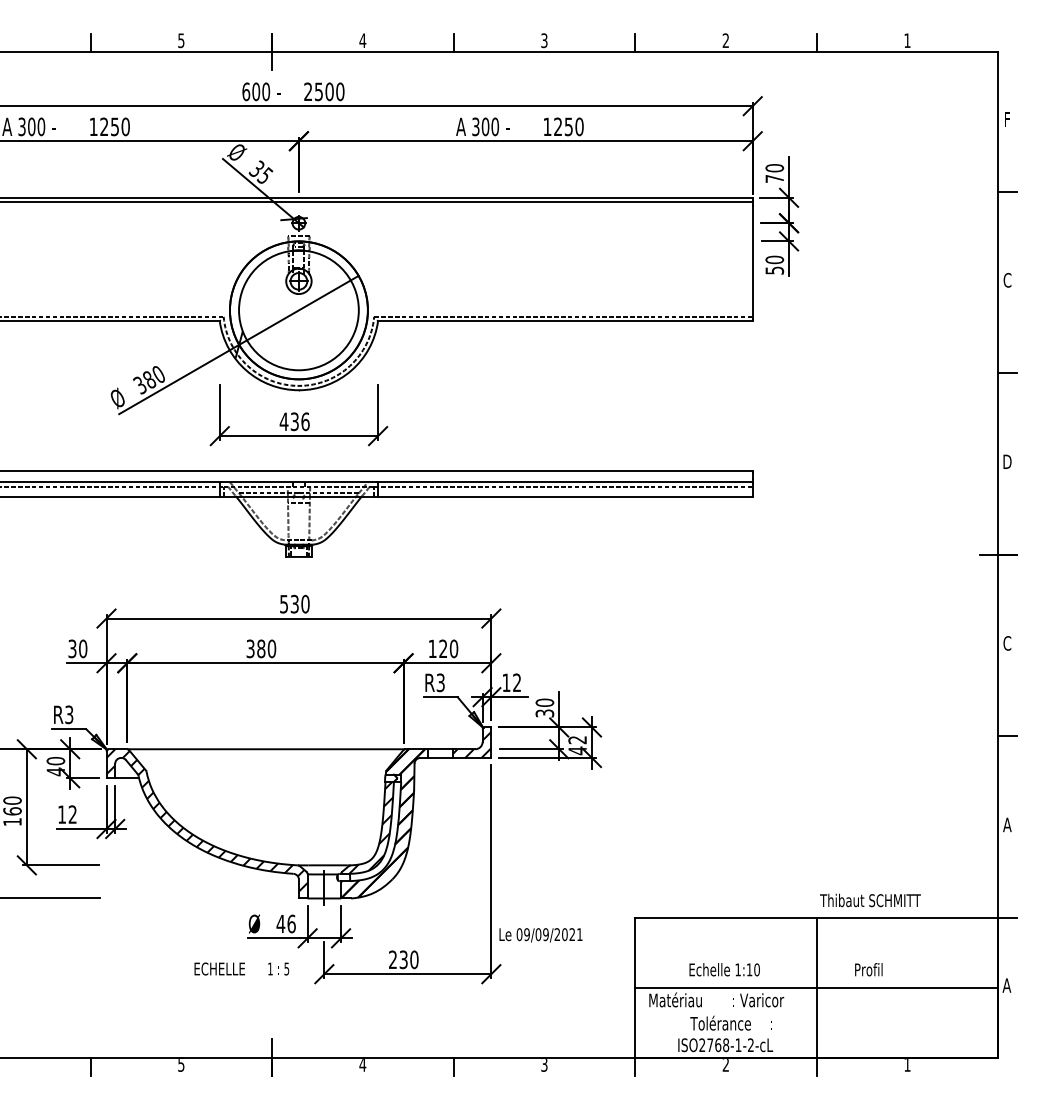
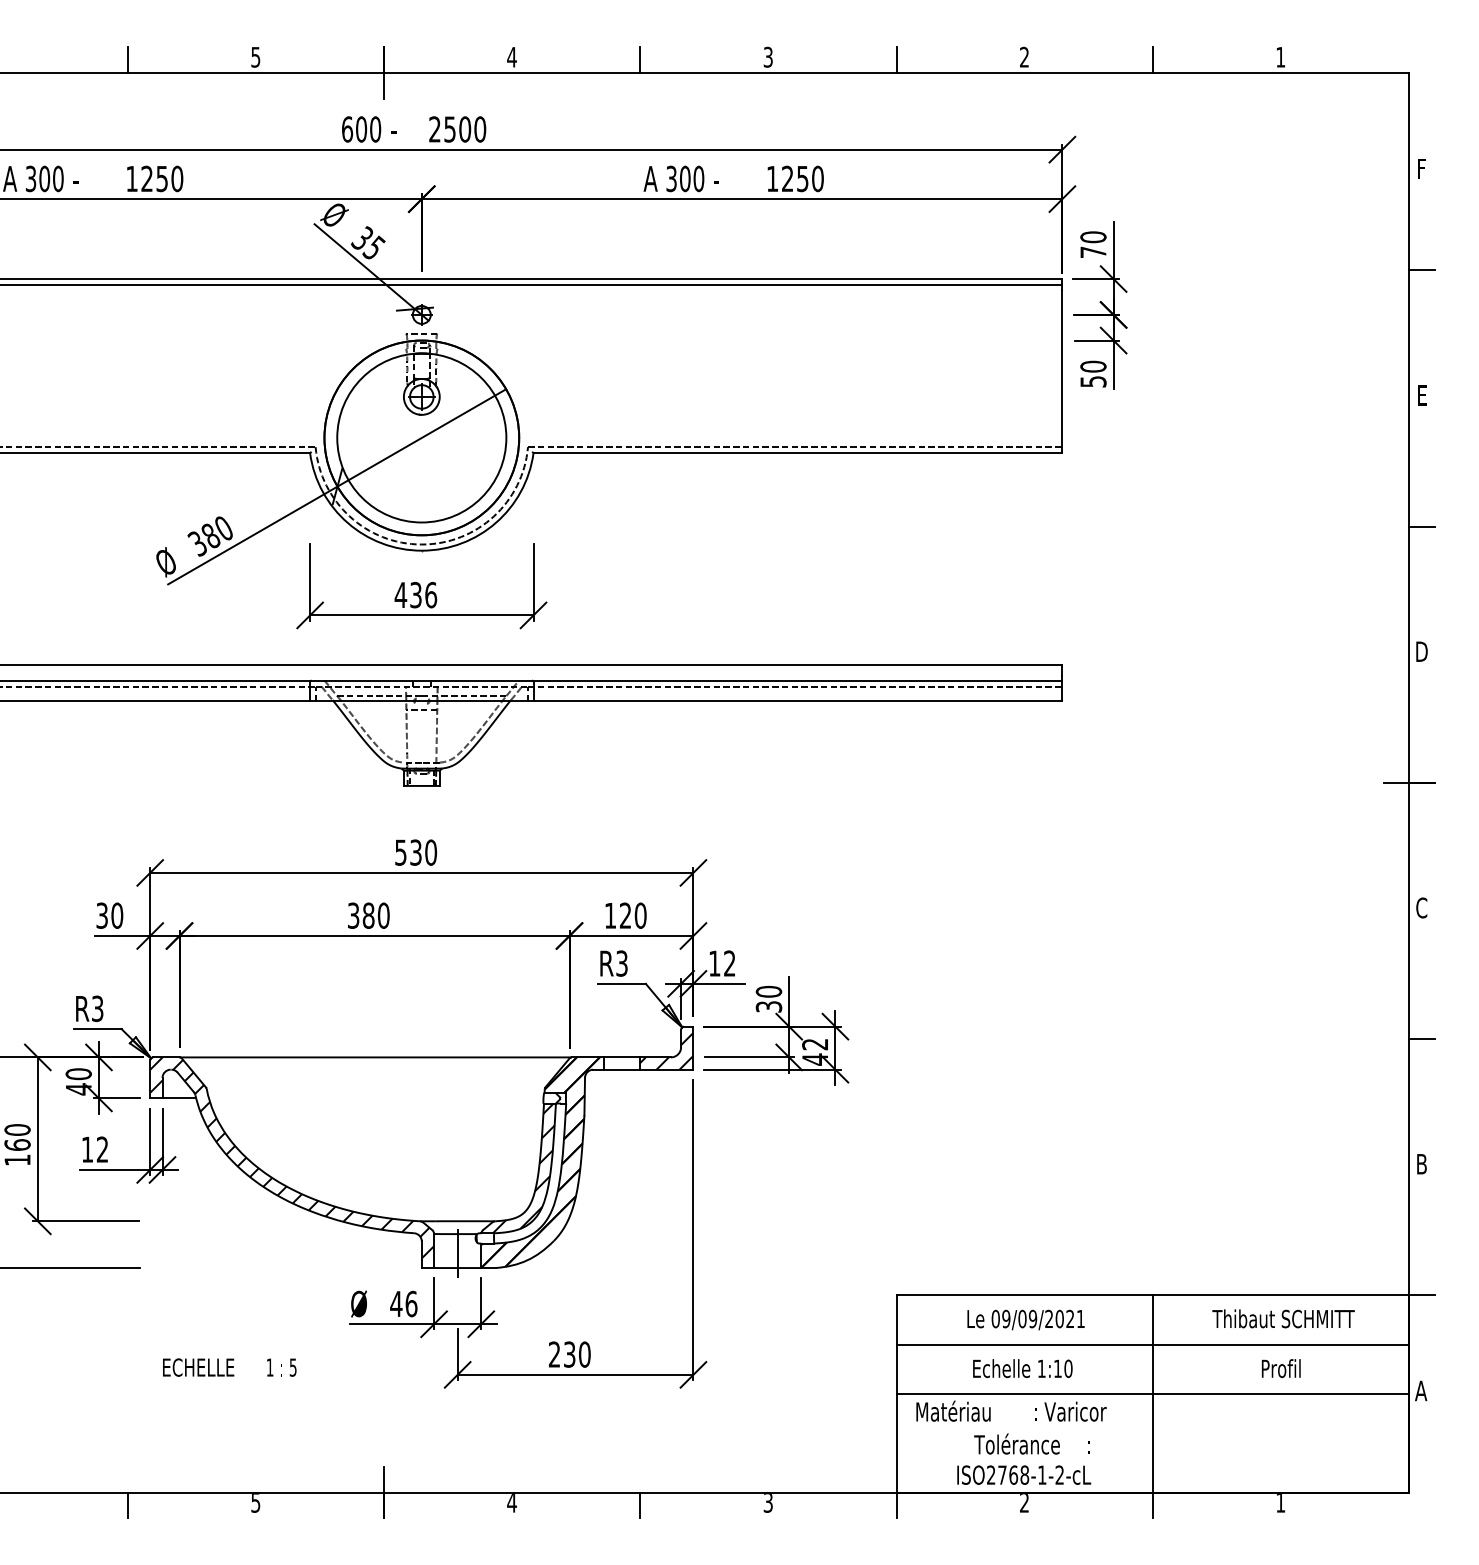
text: (1007, 280) -> (1421, 395), C -> E
text: (1007, 824) -> (1421, 1163), A -> B
text: (870, 900) -> (1283, 1318), moved
text: (540, 935) -> (1025, 1320), moved
line: (816, 952) -> (1152, 1344), added
text: (241, 968) -> (229, 1366), moved
text: (868, 969) -> (1280, 1368), moved

